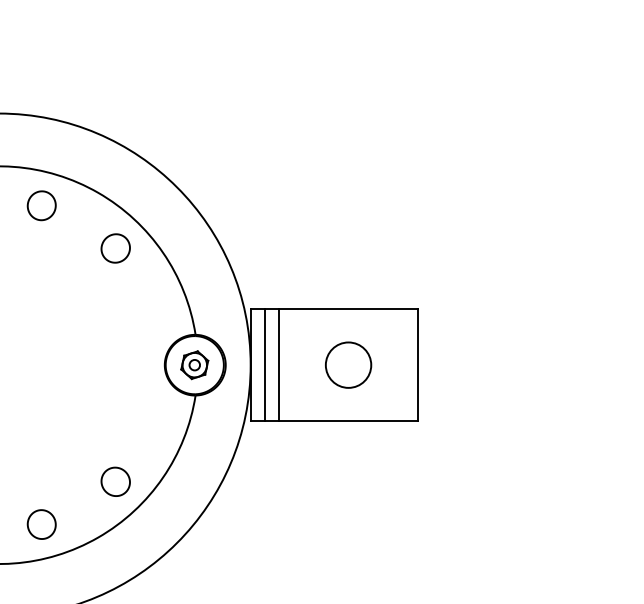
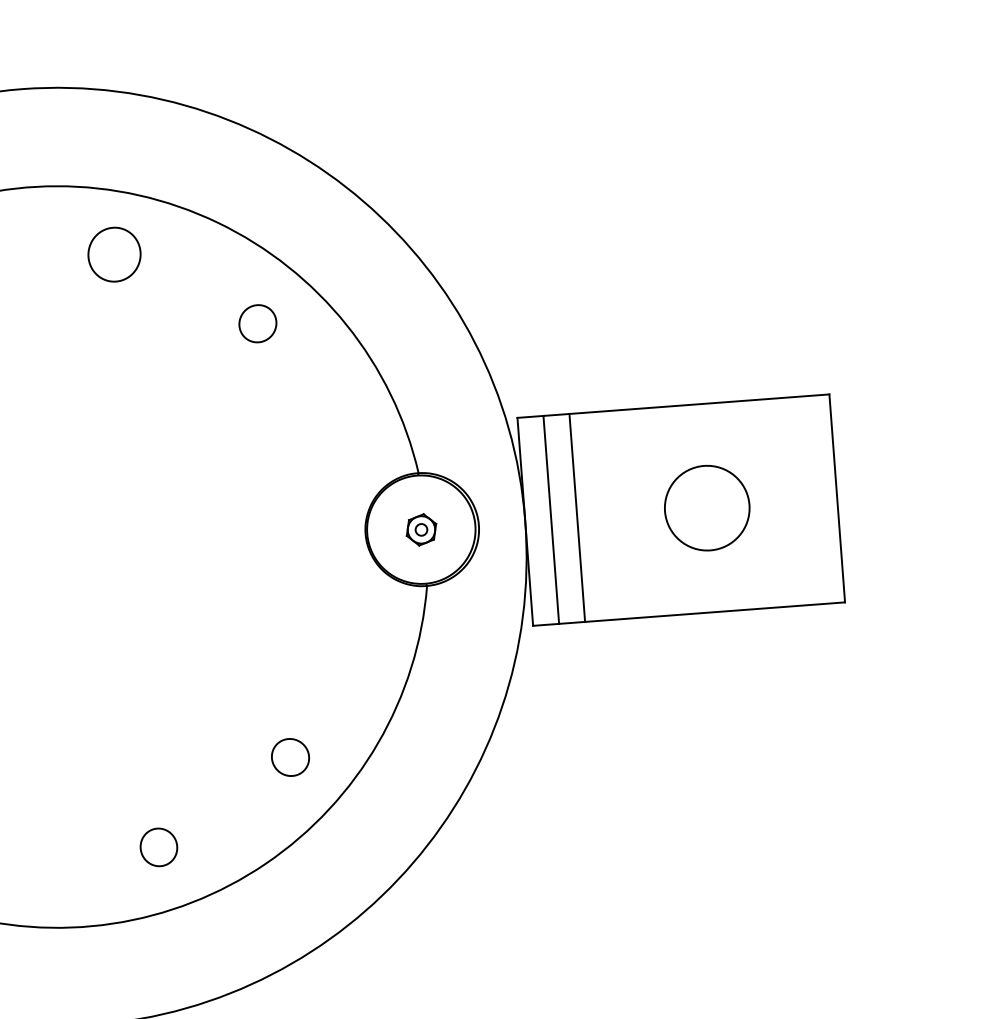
part: (115, 248) -> (257, 323), size x0.7
part: (194, 365) -> (420, 530), size x0.6
part: (115, 481) -> (290, 757), size x0.7
part: (41, 524) -> (158, 847), size x0.7

